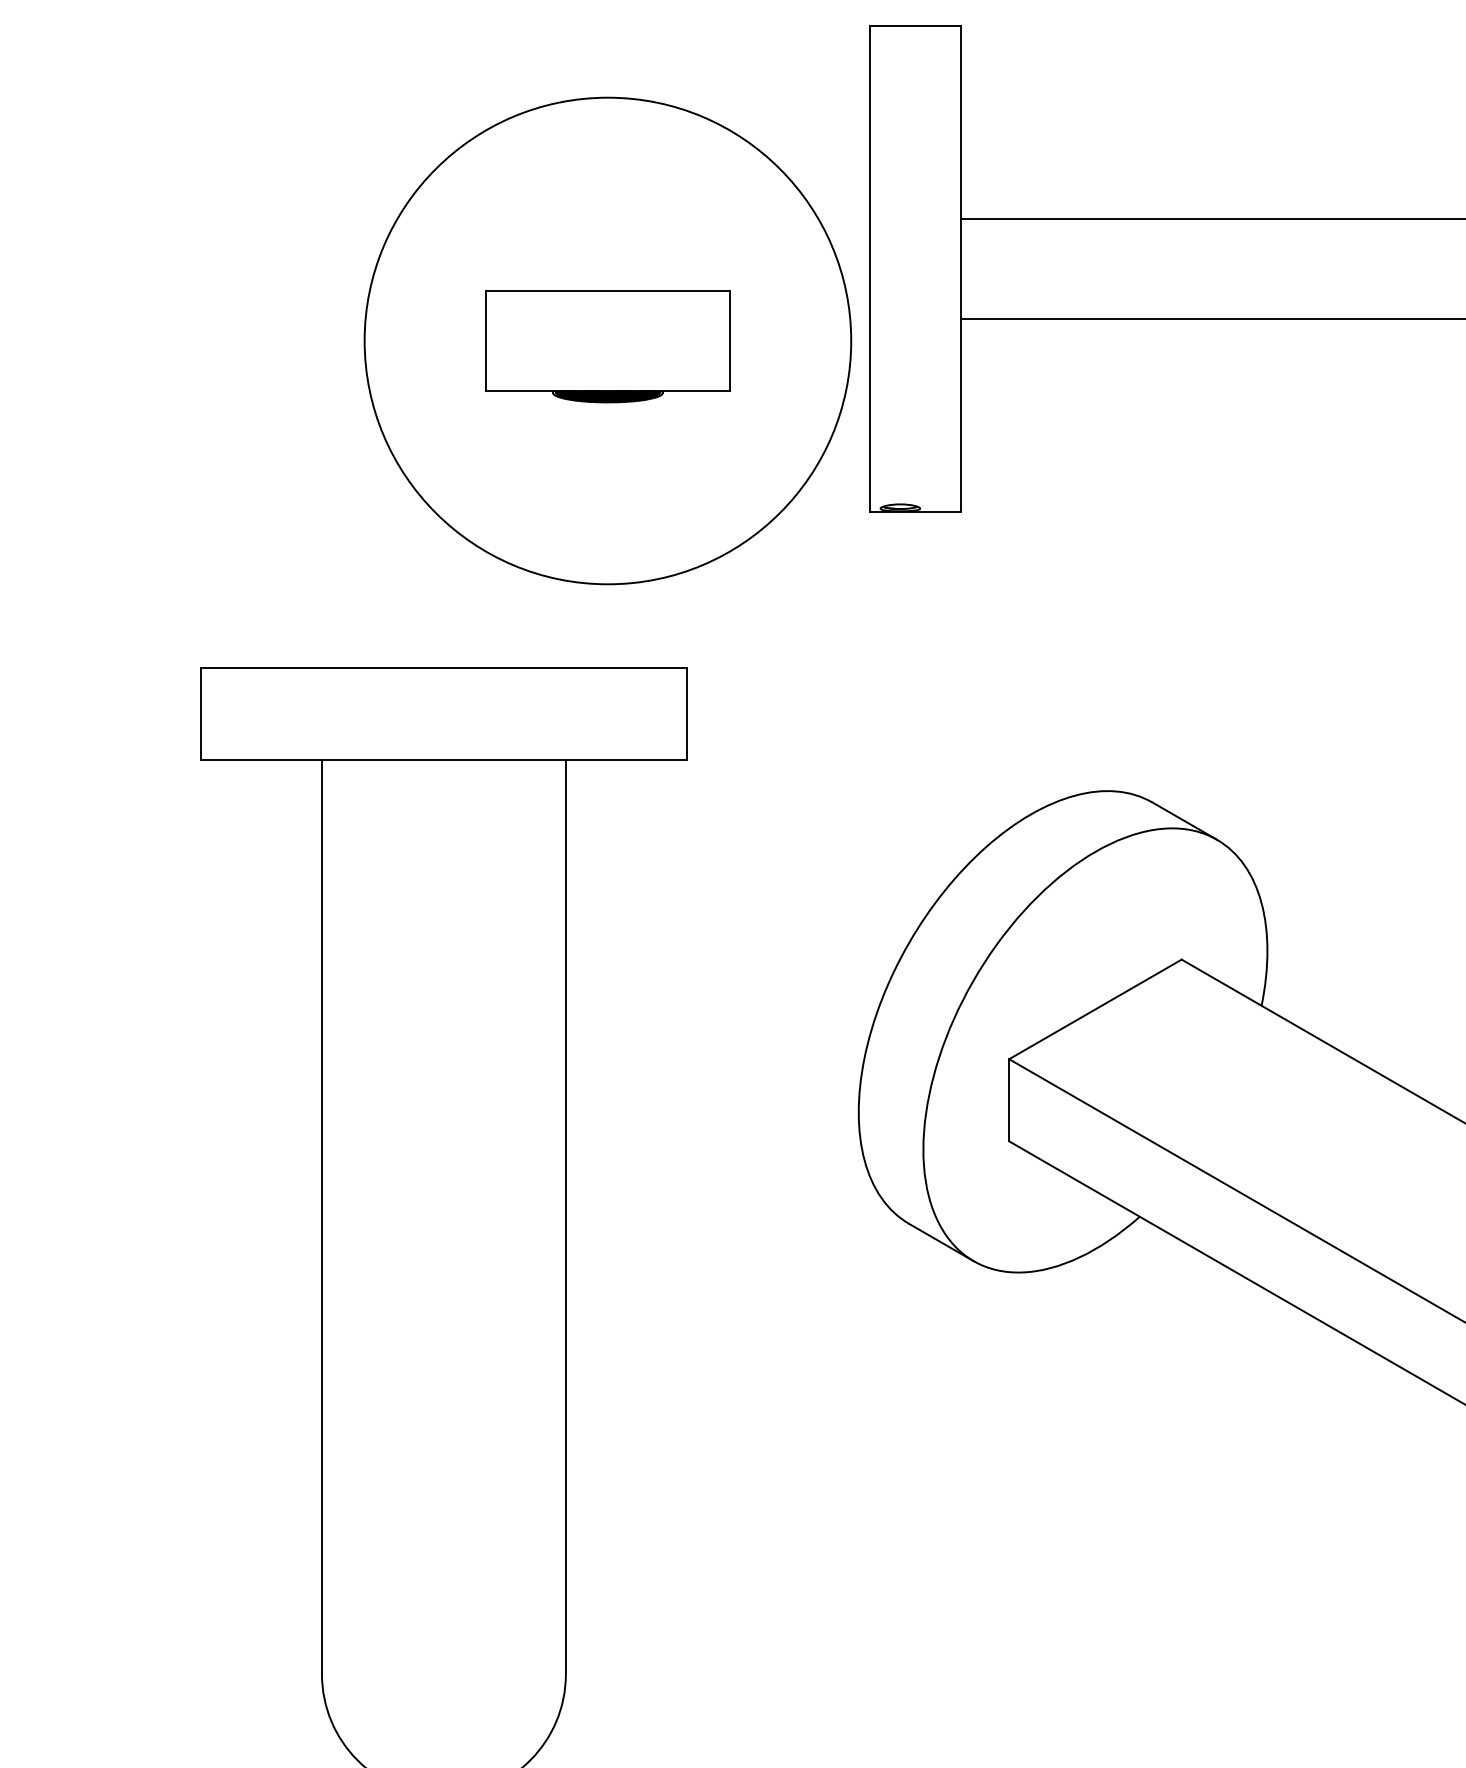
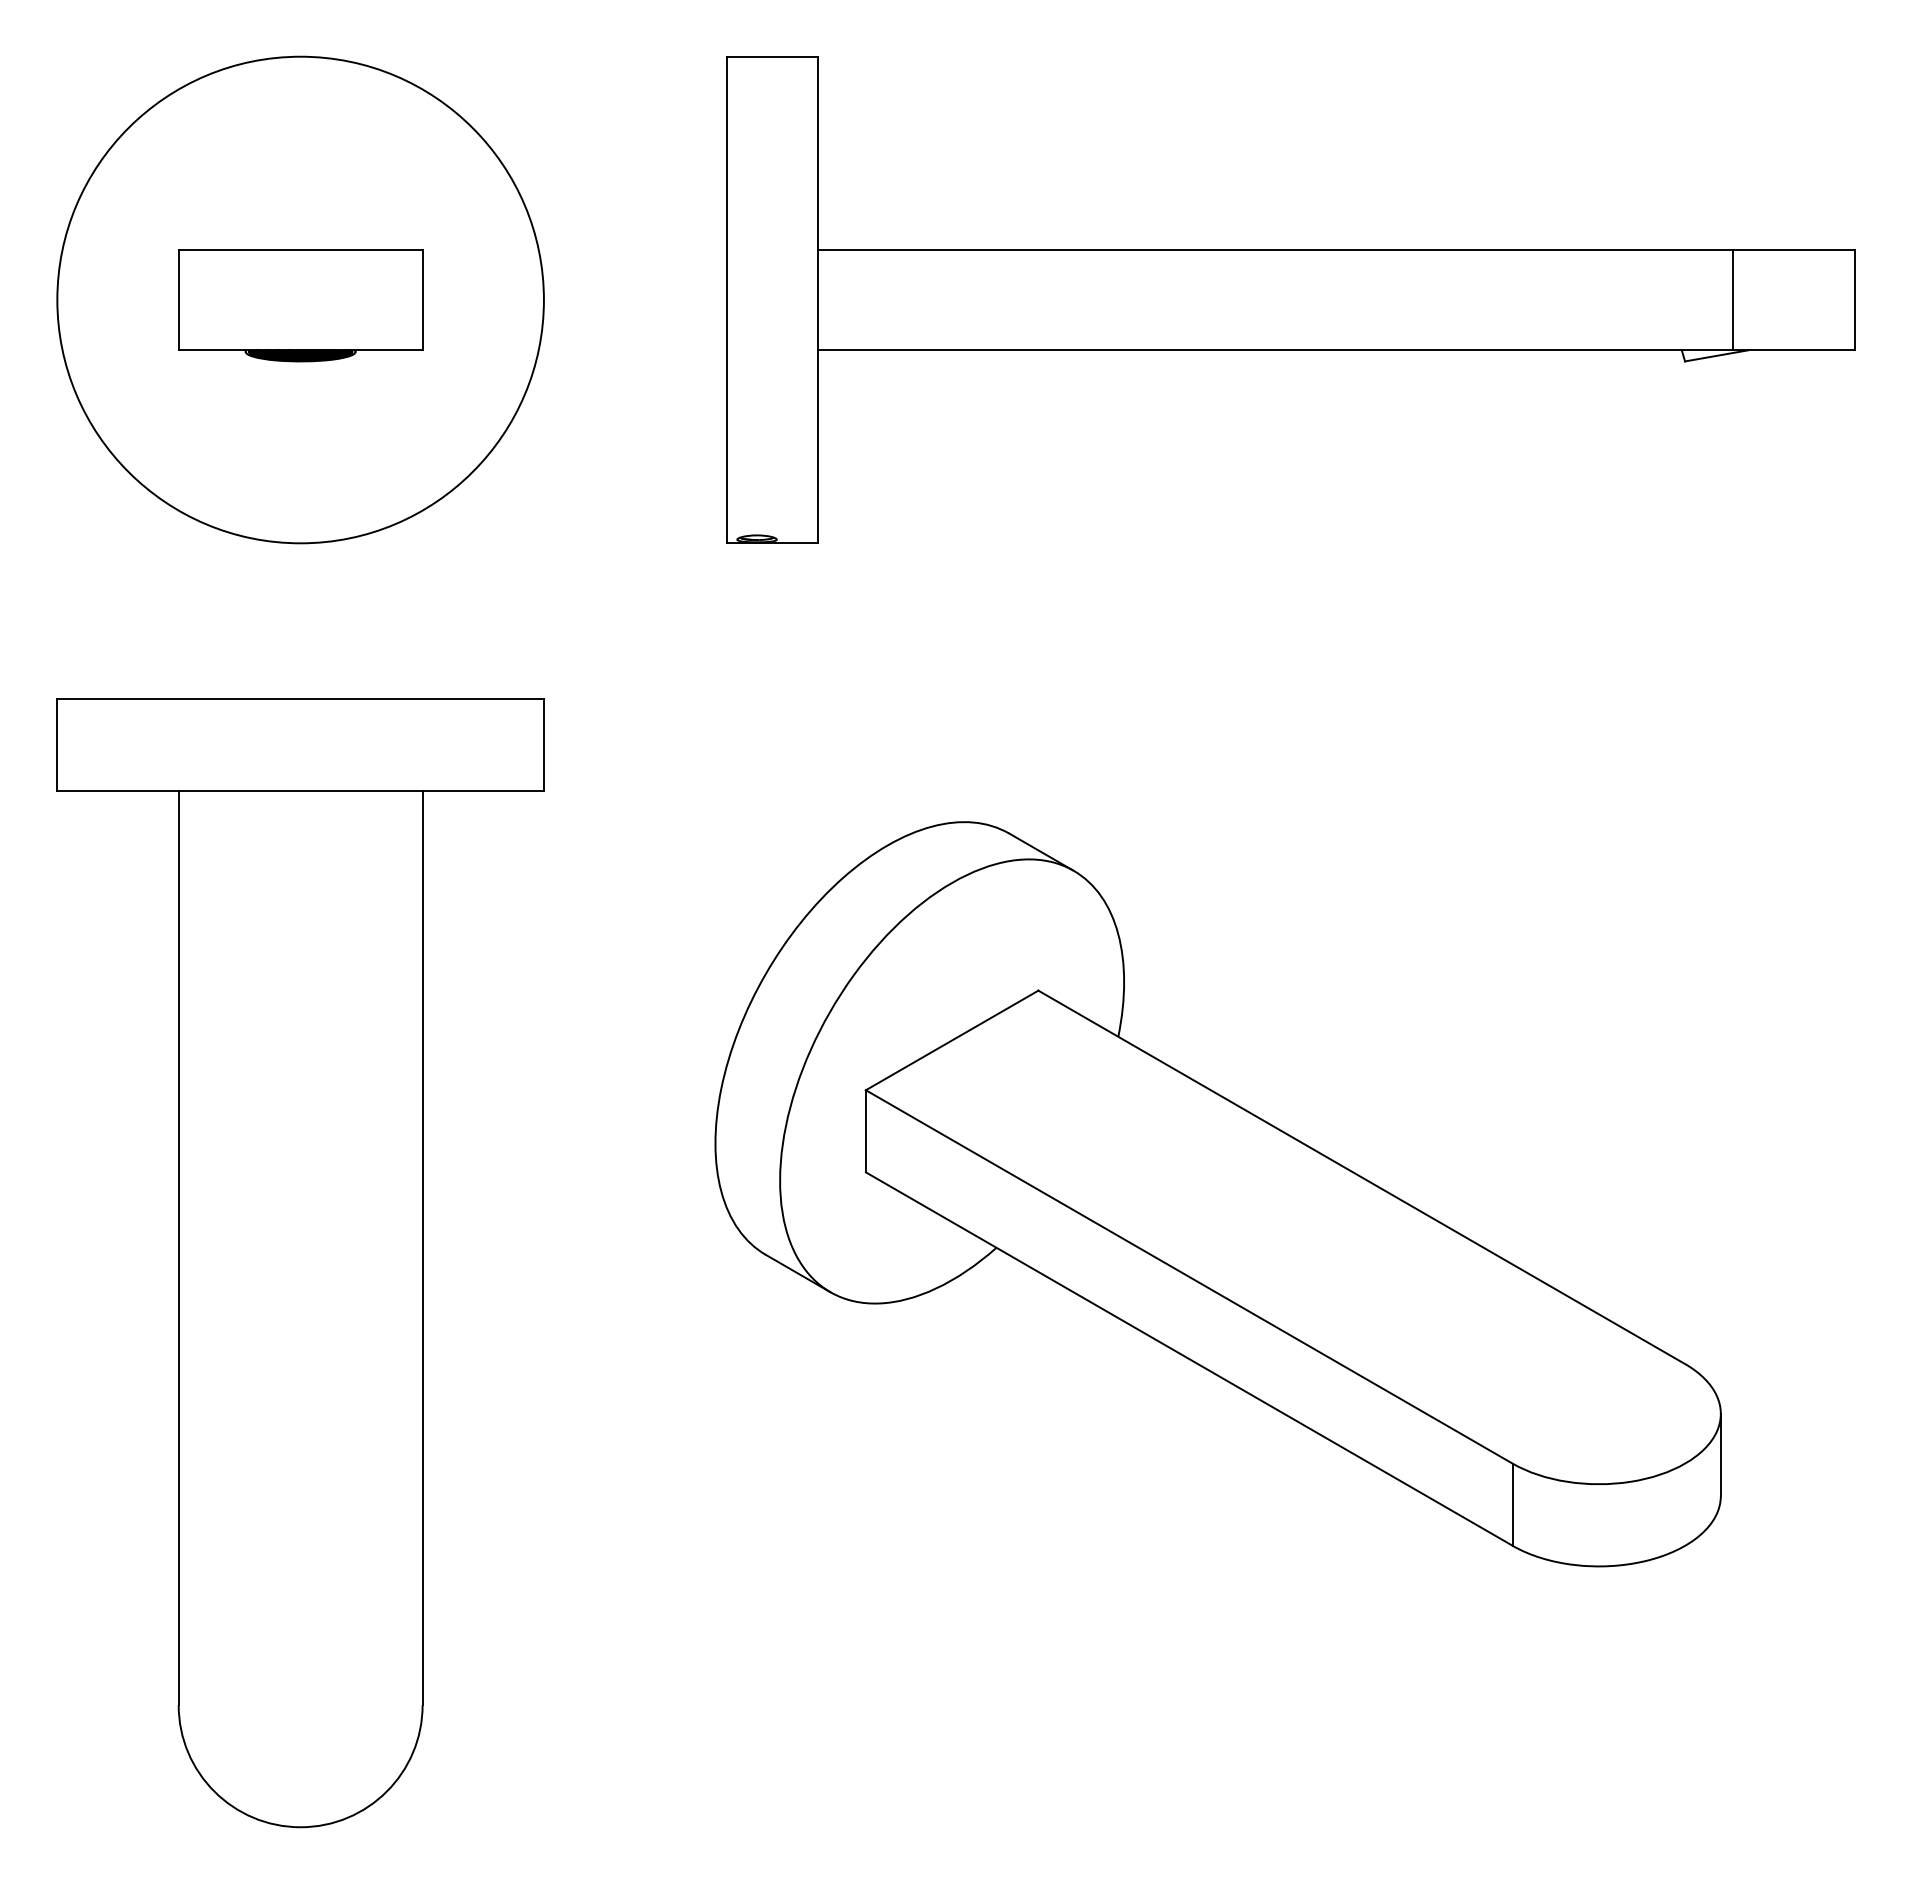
part: (607, 340) -> (300, 299), moved

